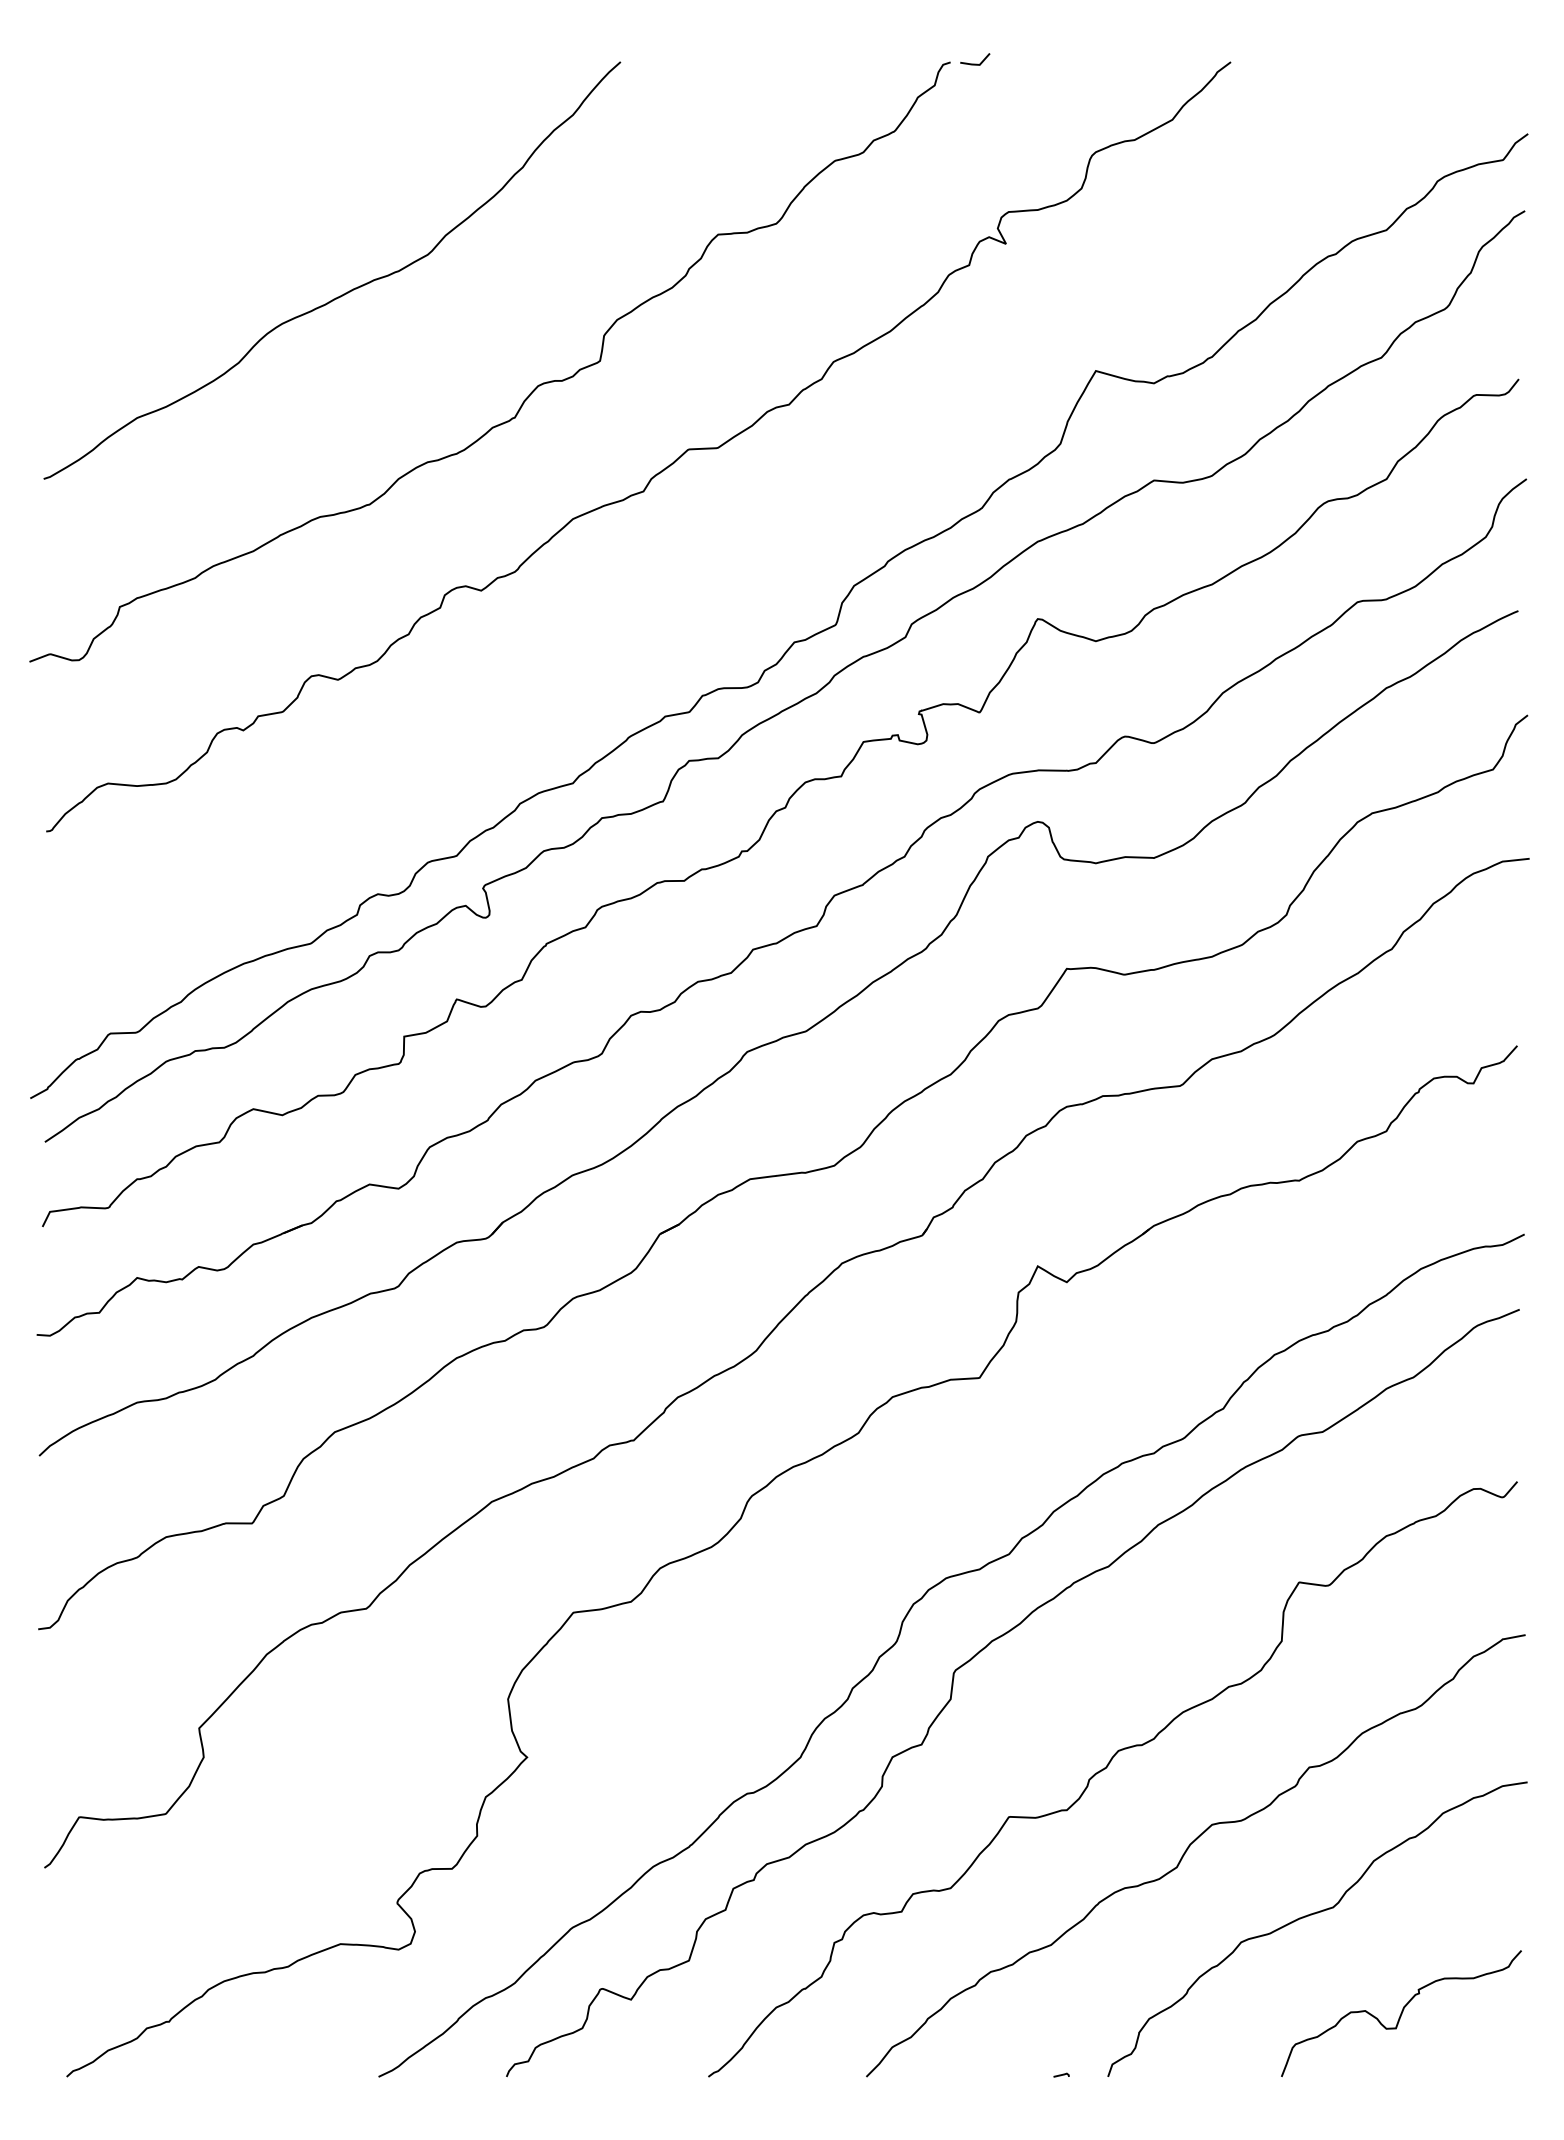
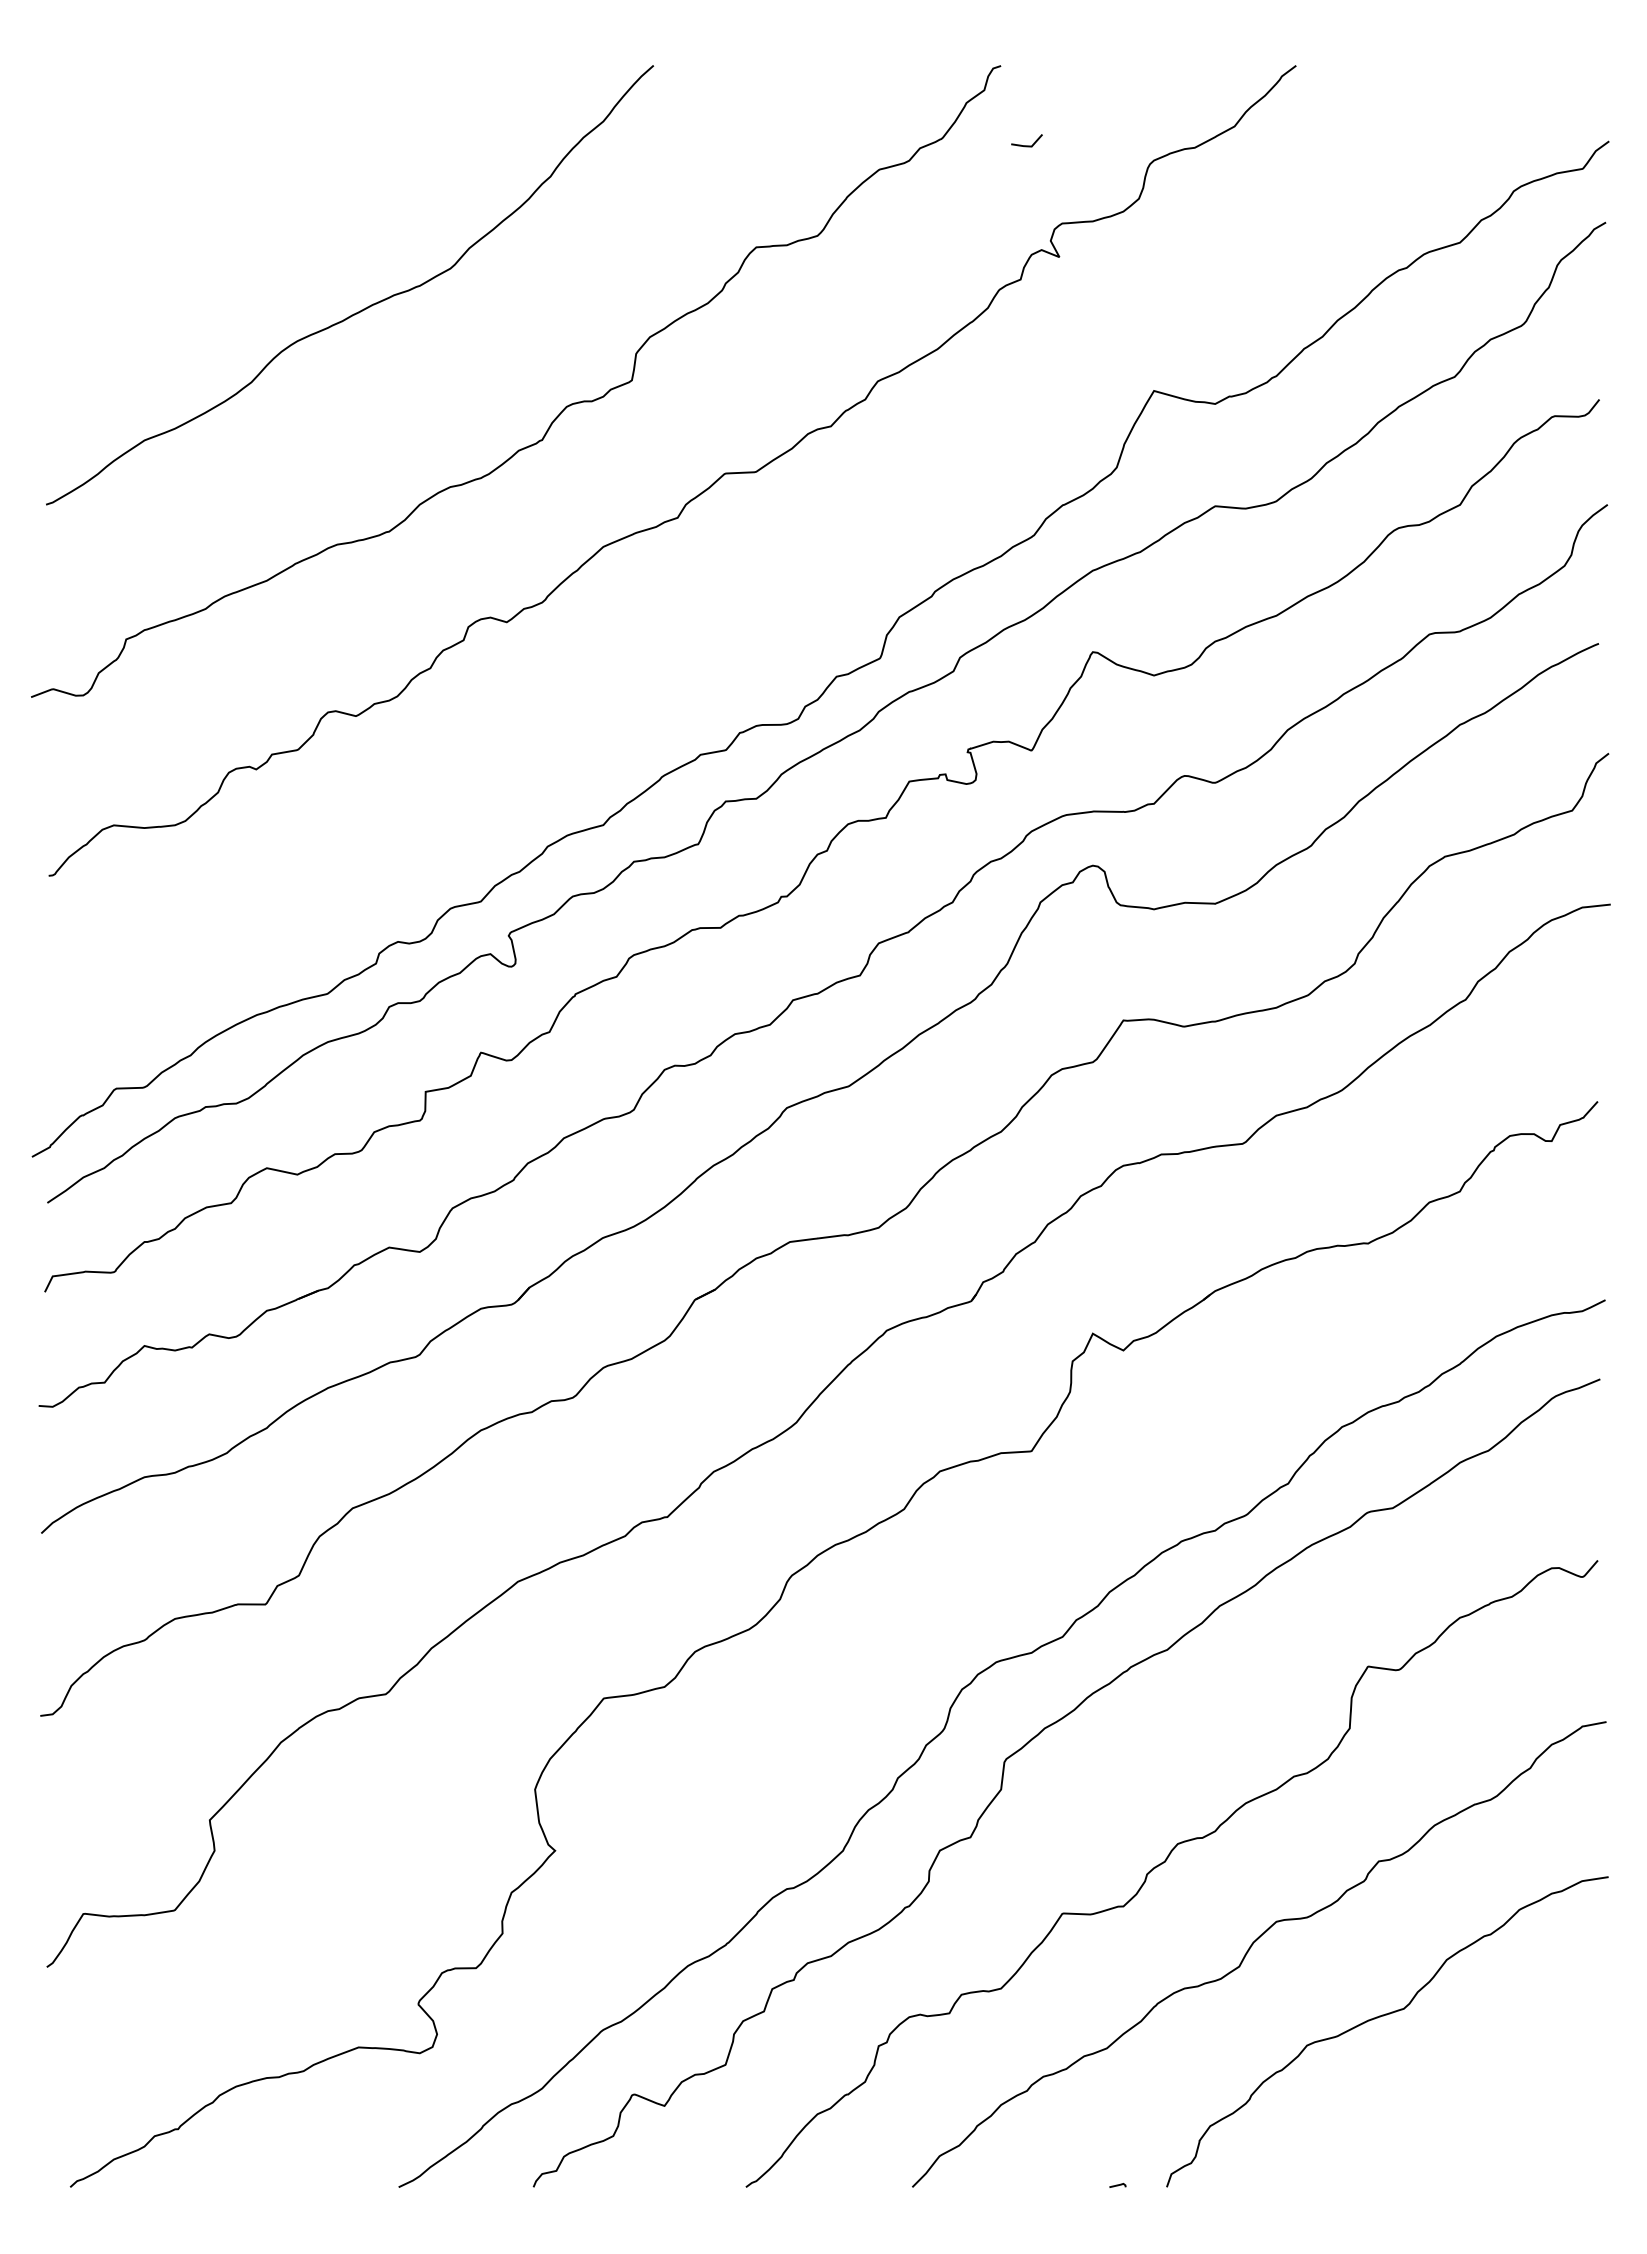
line: (975, 63) -> (1027, 145), moved
curve: (1401, 2013) -> (1475, 2120), removed

